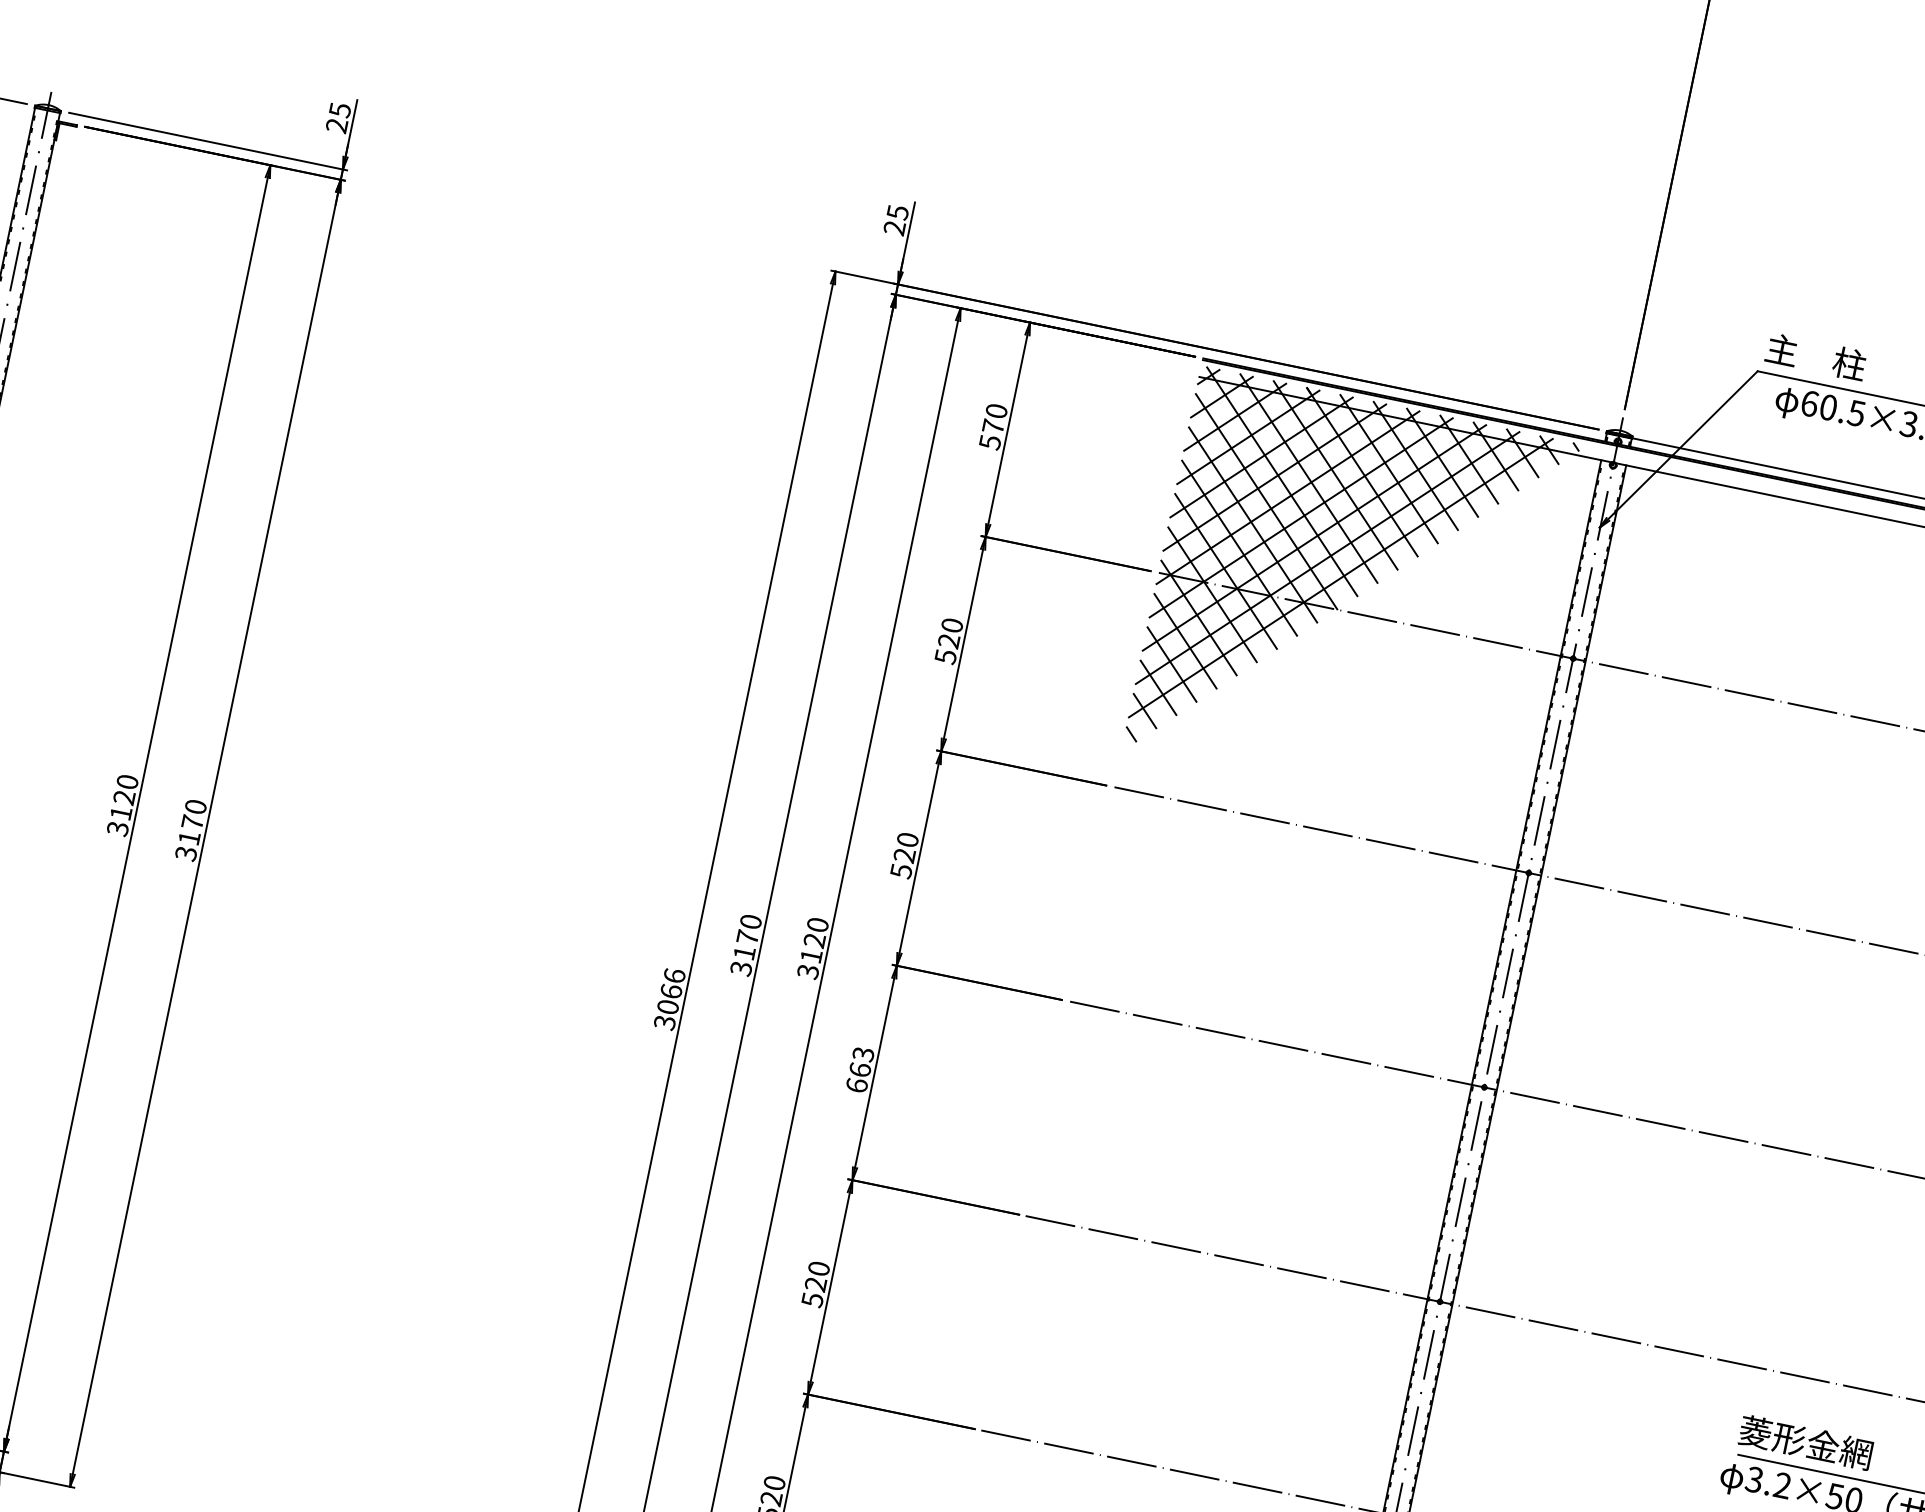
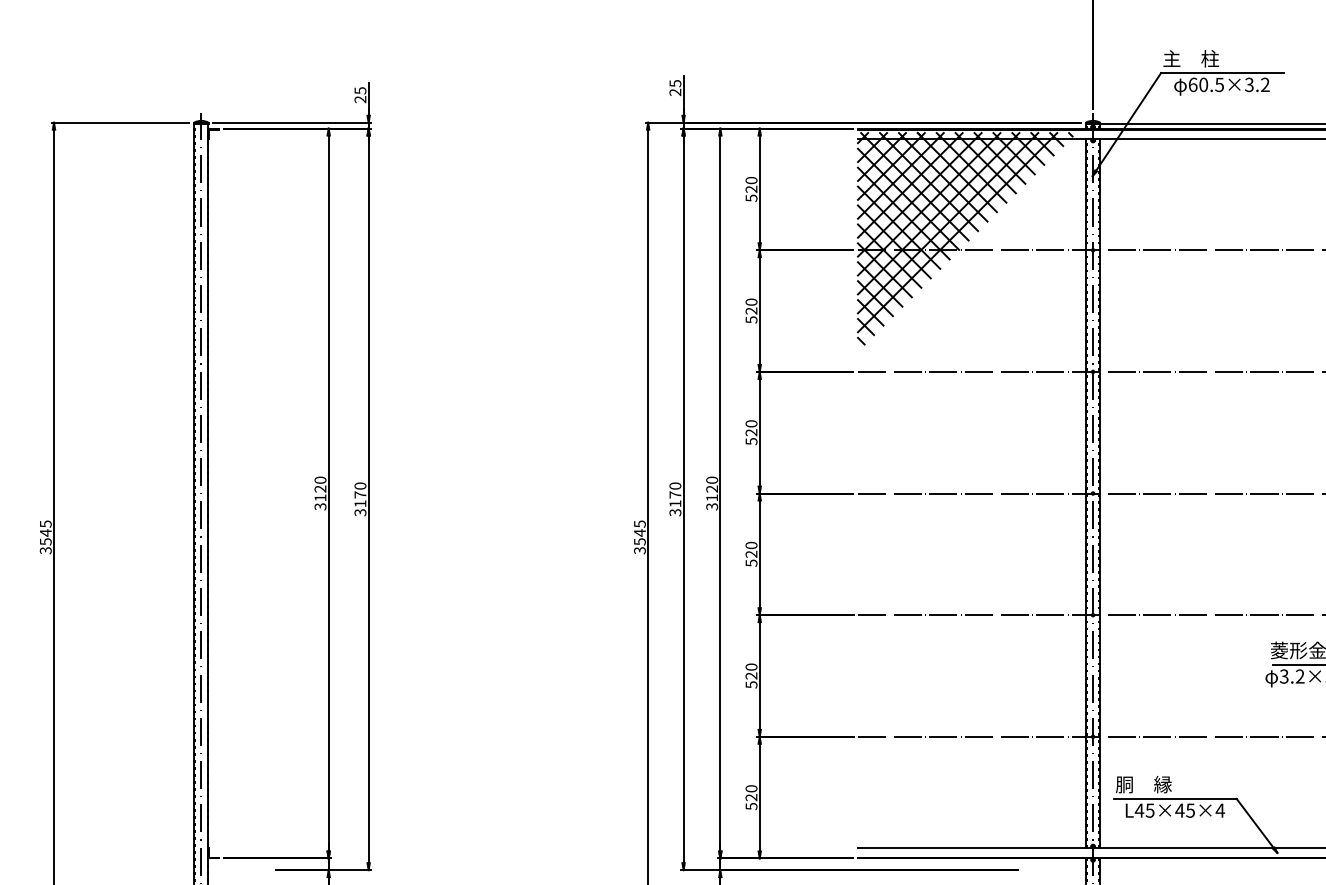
text: (993, 425) -> (751, 188), 570 -> 520
text: (670, 990) -> (639, 532), 3066 -> 3545
text: (860, 1068) -> (751, 553), 663 -> 520

